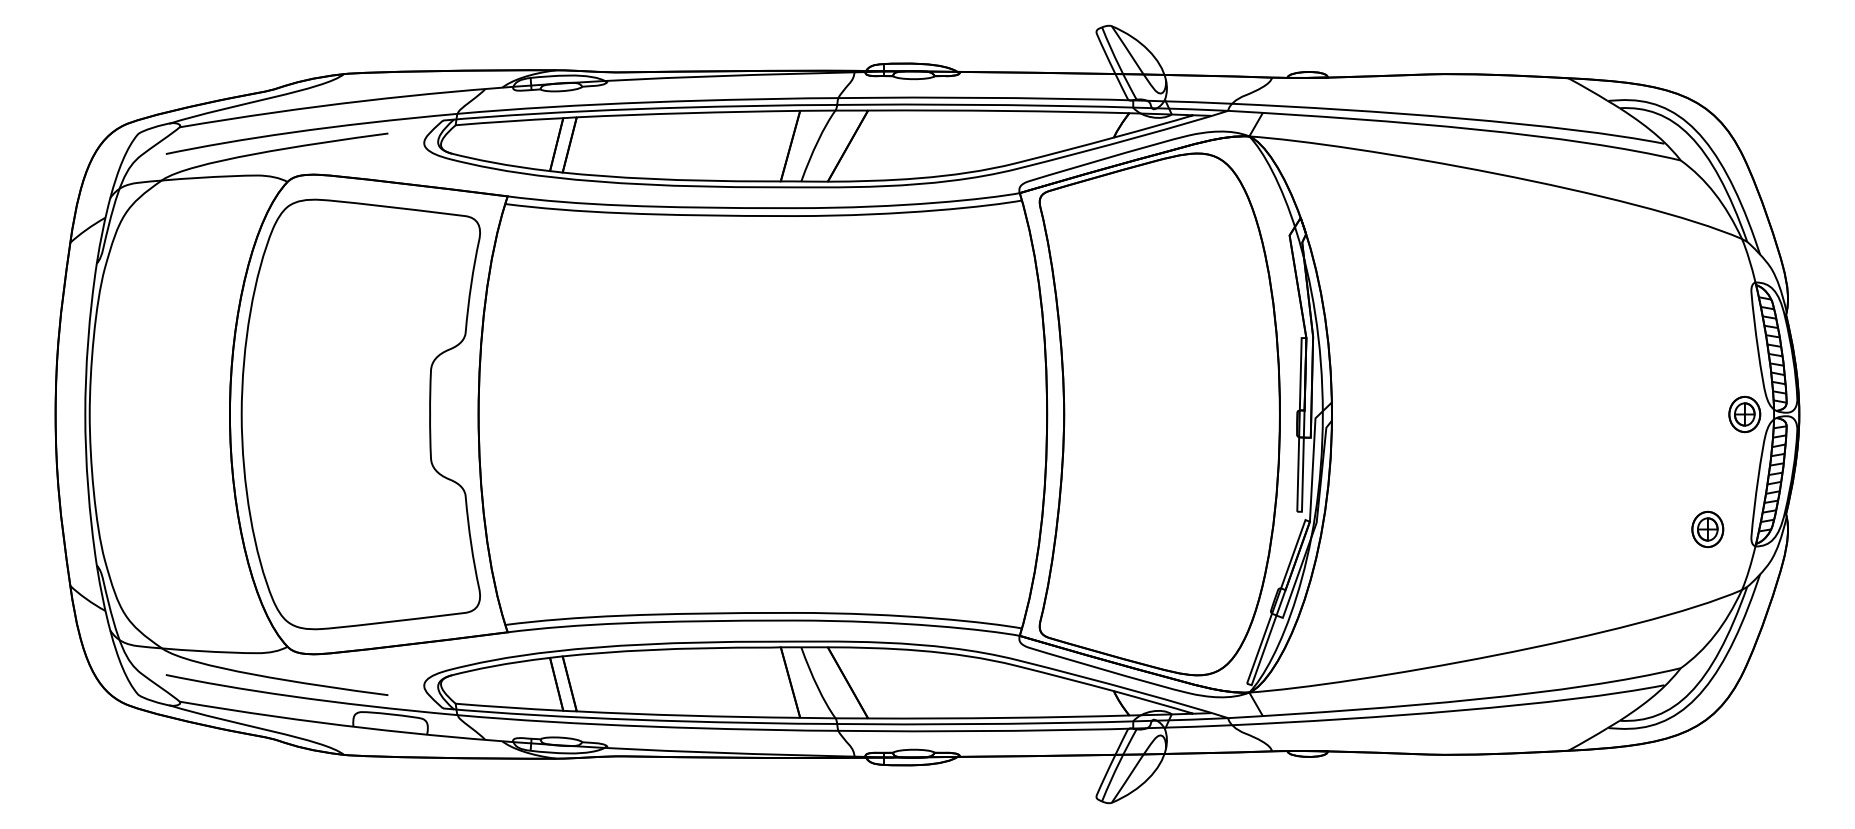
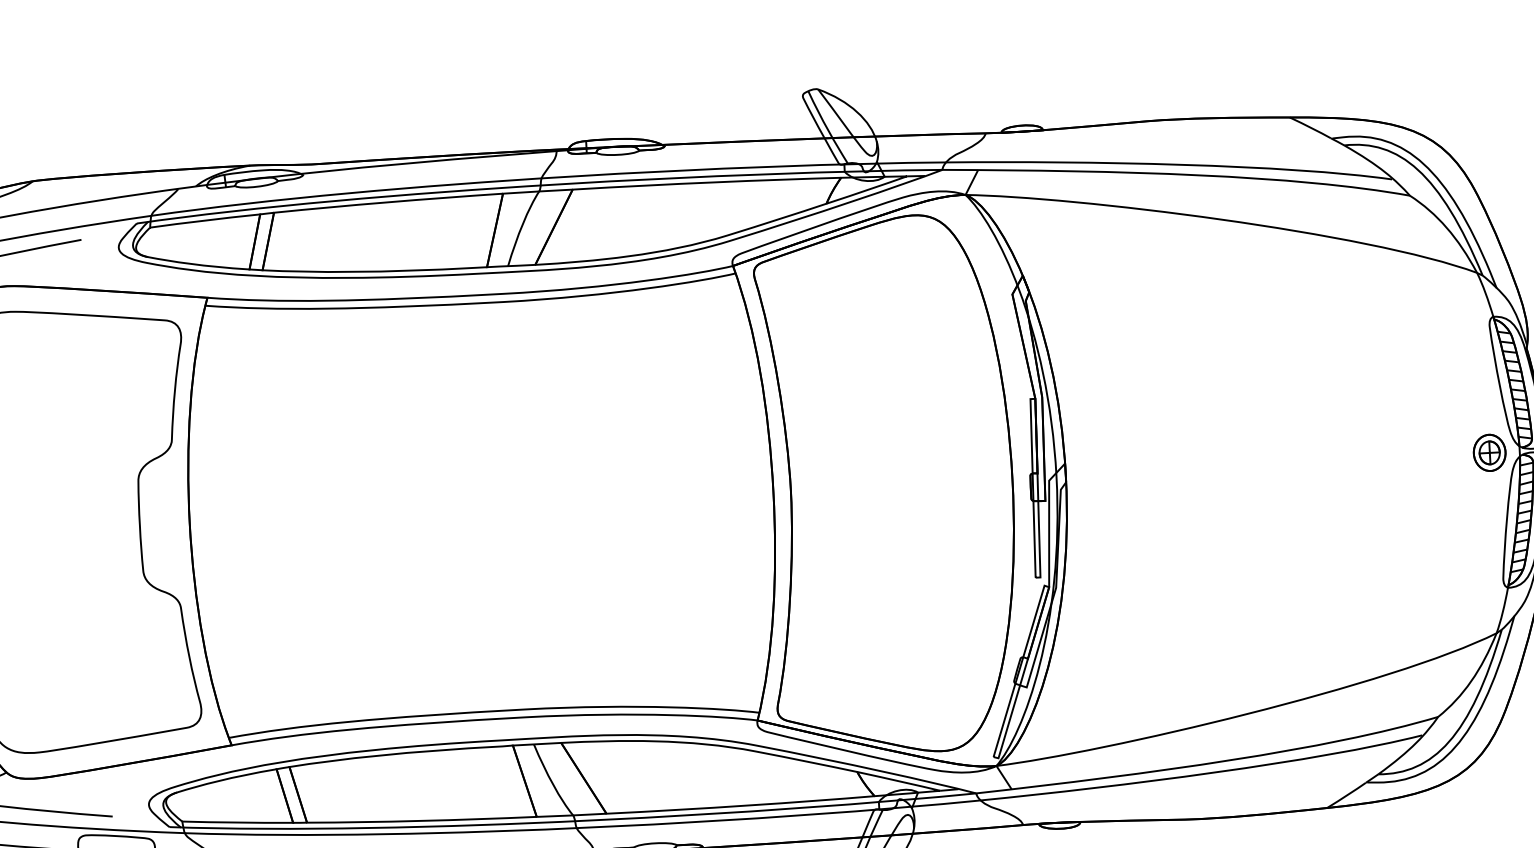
part: (1707, 529) -> (1457, 573), removed

